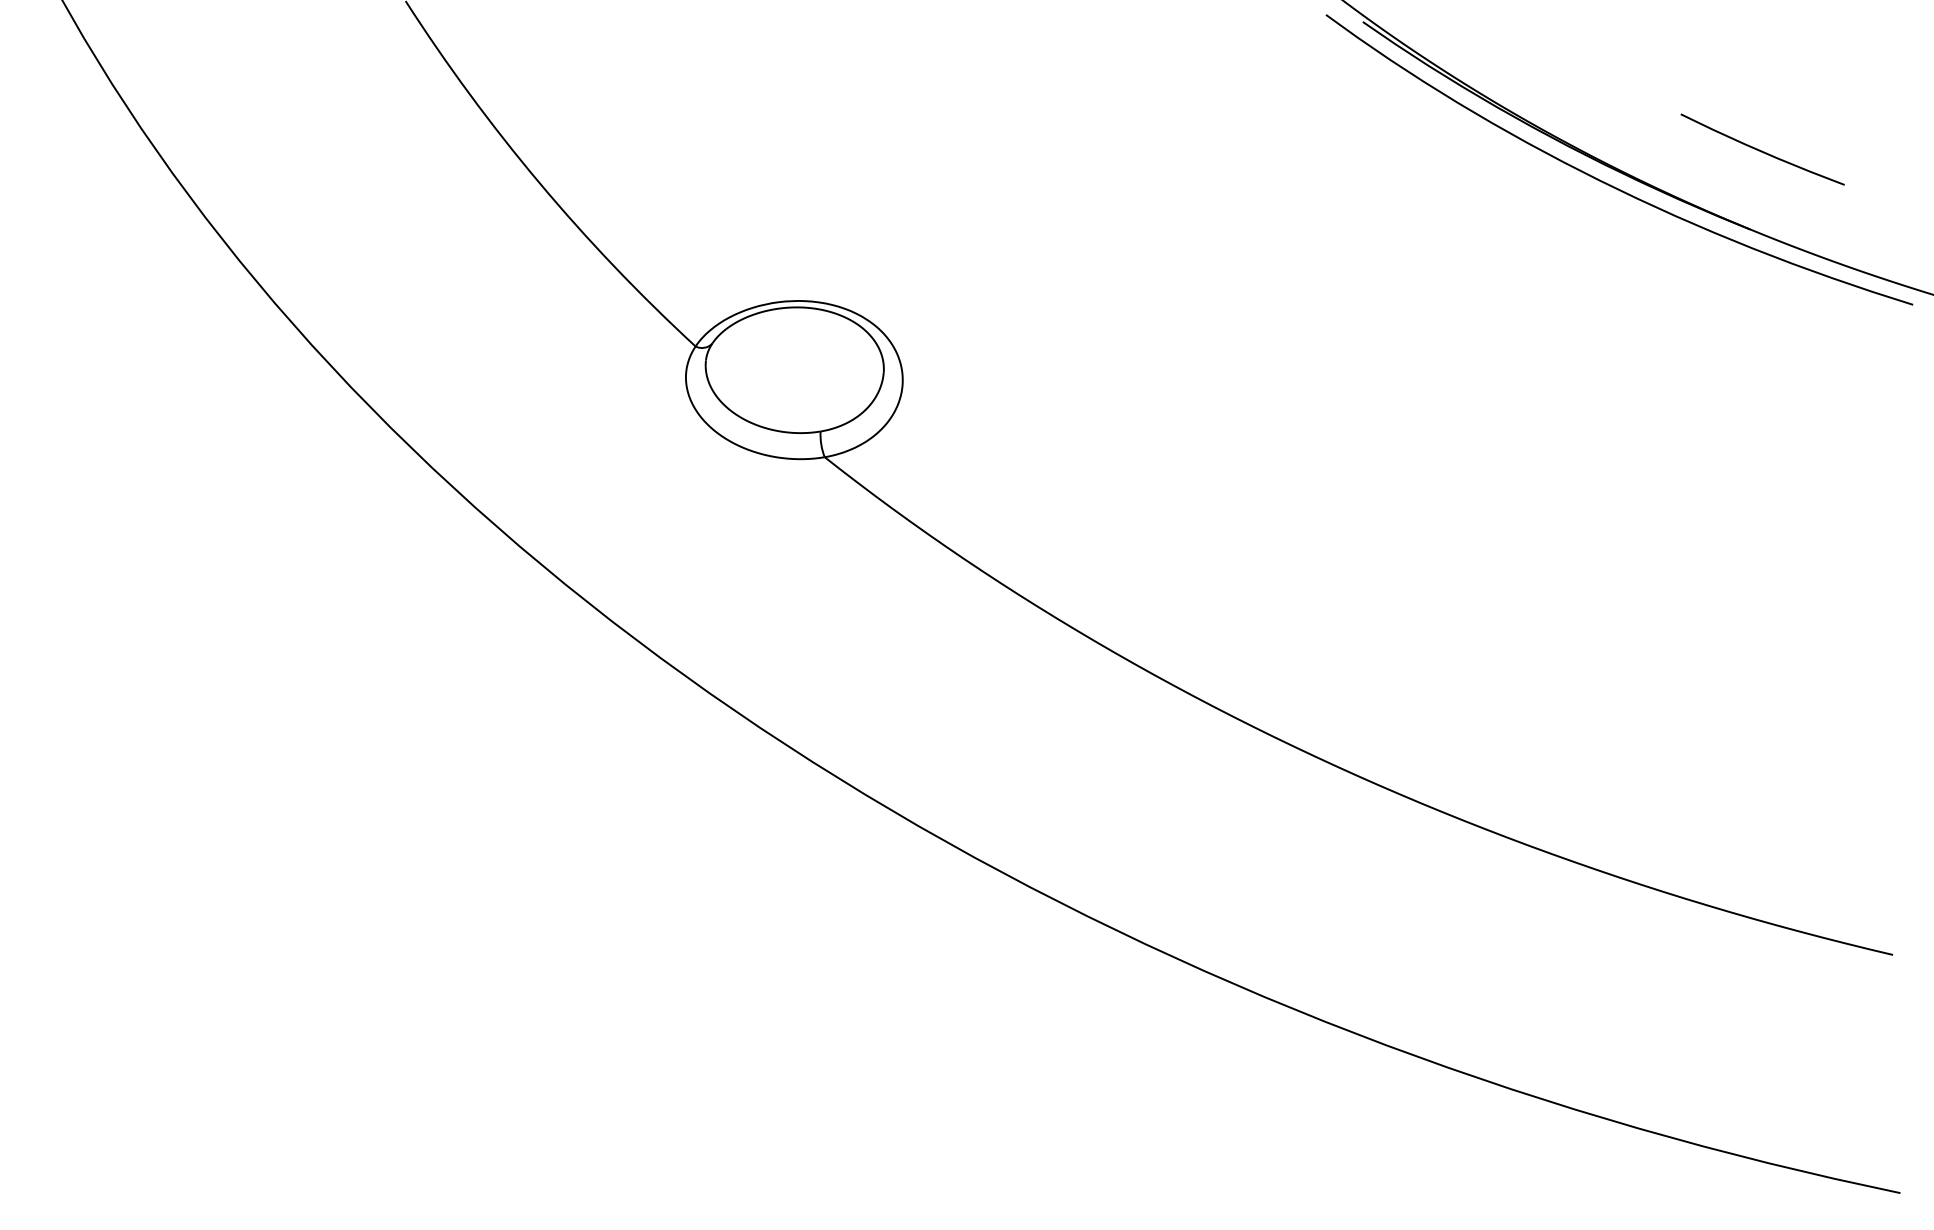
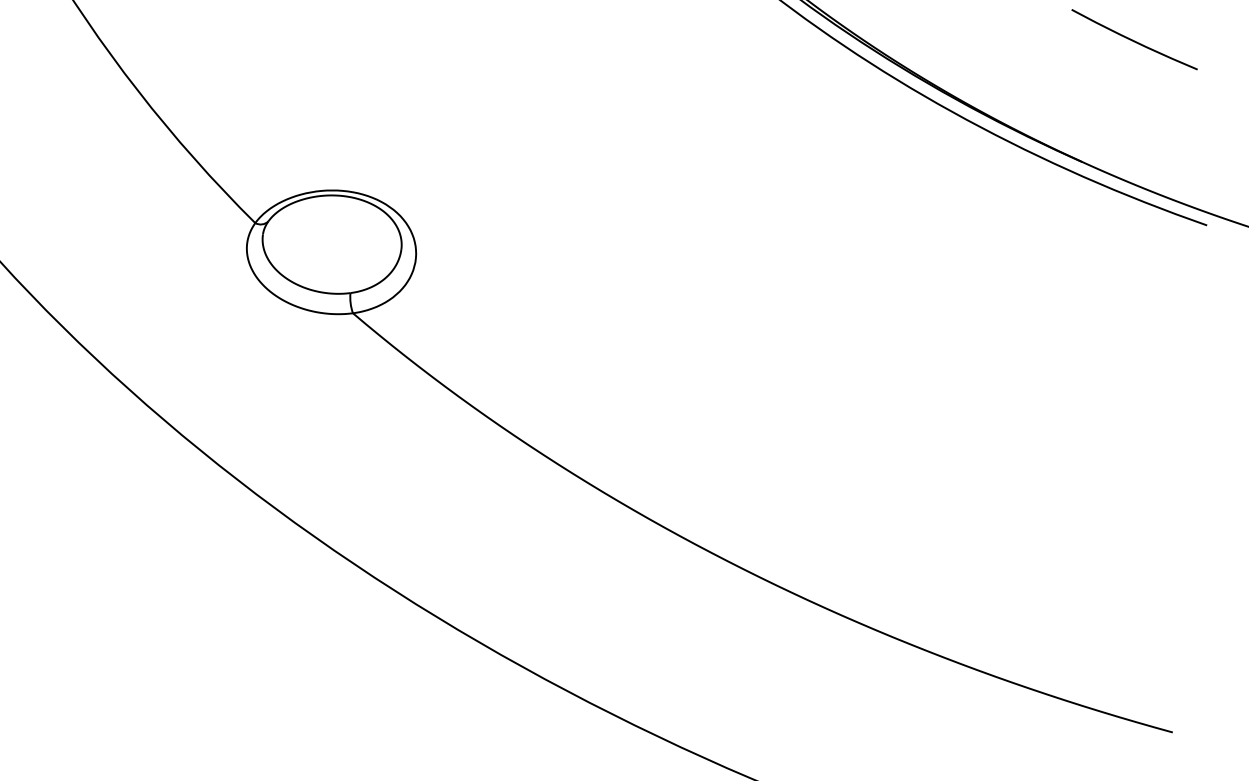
curve: (1762, 150) -> (1134, 40), moved

